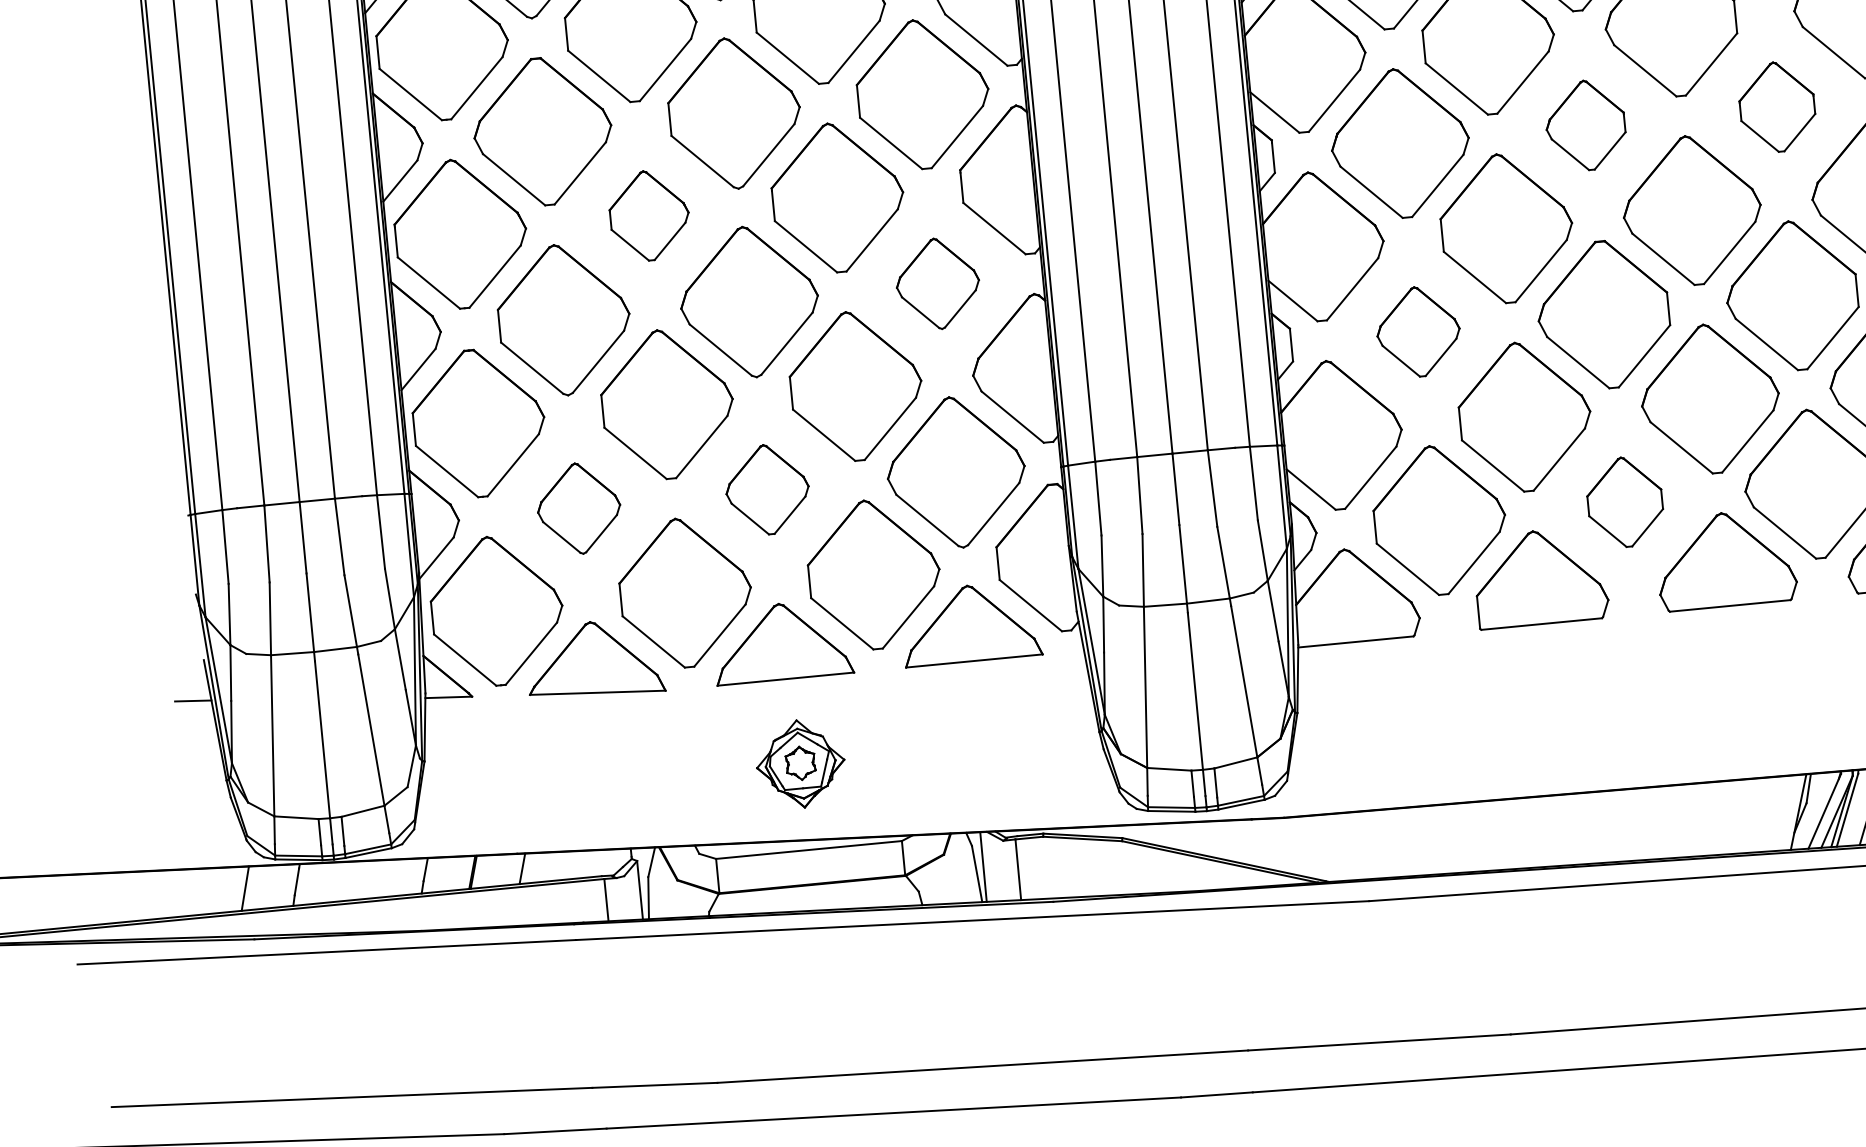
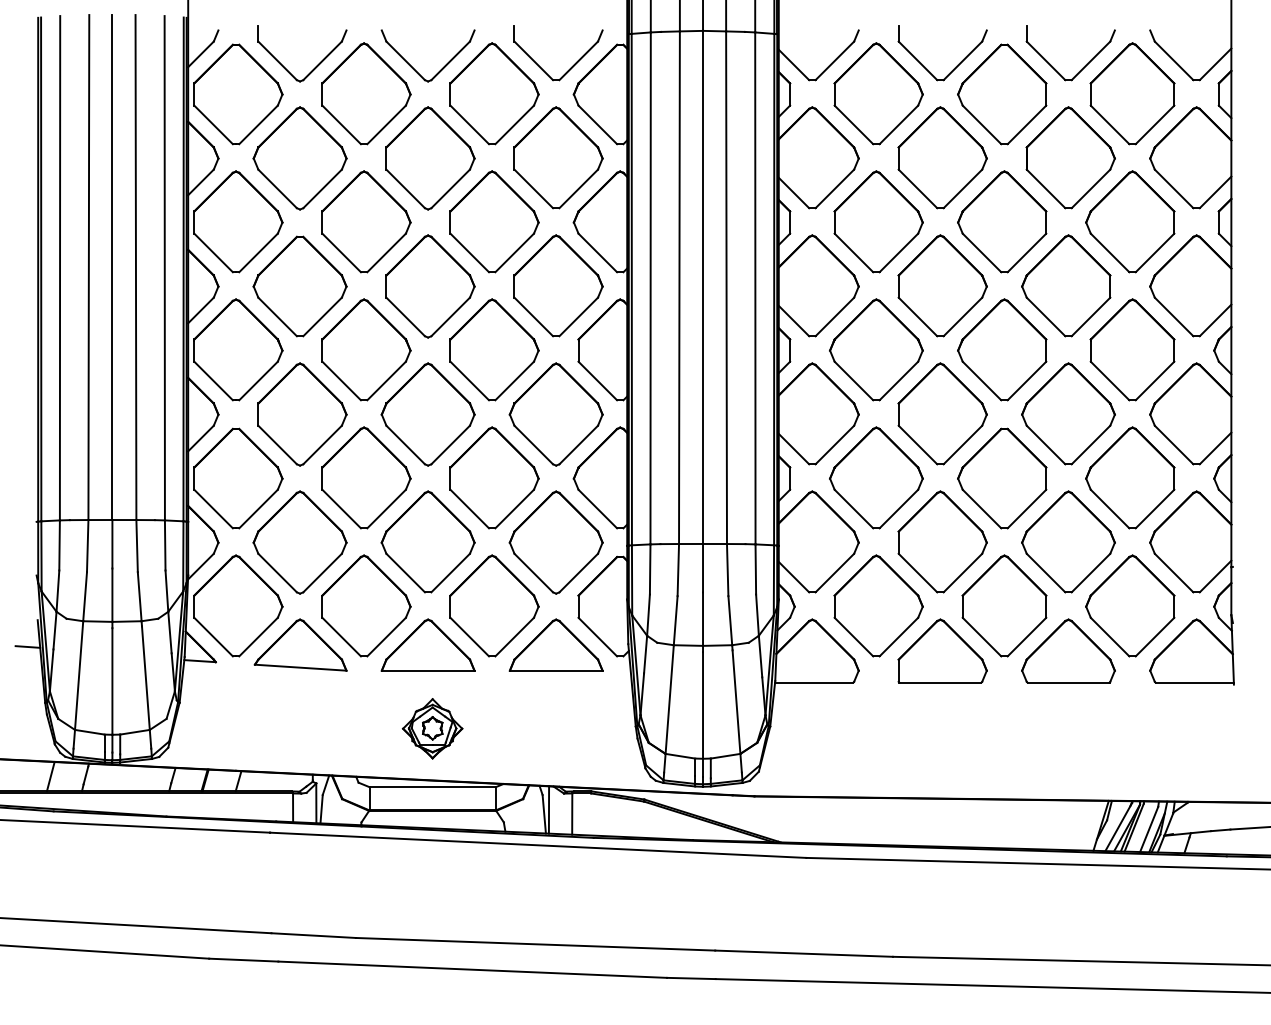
part: (1777, 106) -> (1132, 349), size x1.67
part: (1585, 124) -> (1002, 349), size x1.67
part: (649, 215) -> (366, 349), size x1.67
part: (937, 283) -> (555, 414), size x1.67
part: (1418, 331) -> (876, 477), size x1.67
part: (766, 489) -> (427, 541), size x1.67
part: (1625, 501) -> (1004, 605), size x1.67
part: (578, 508) -> (299, 542), size x1.67

